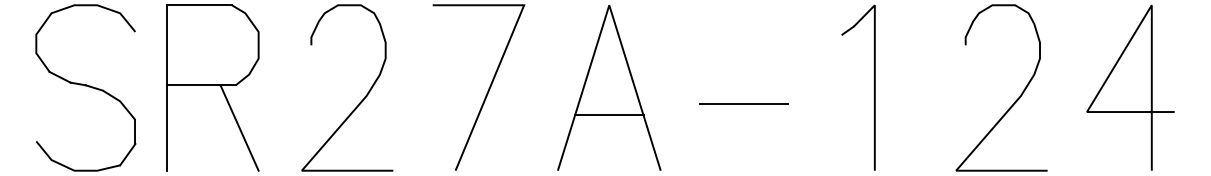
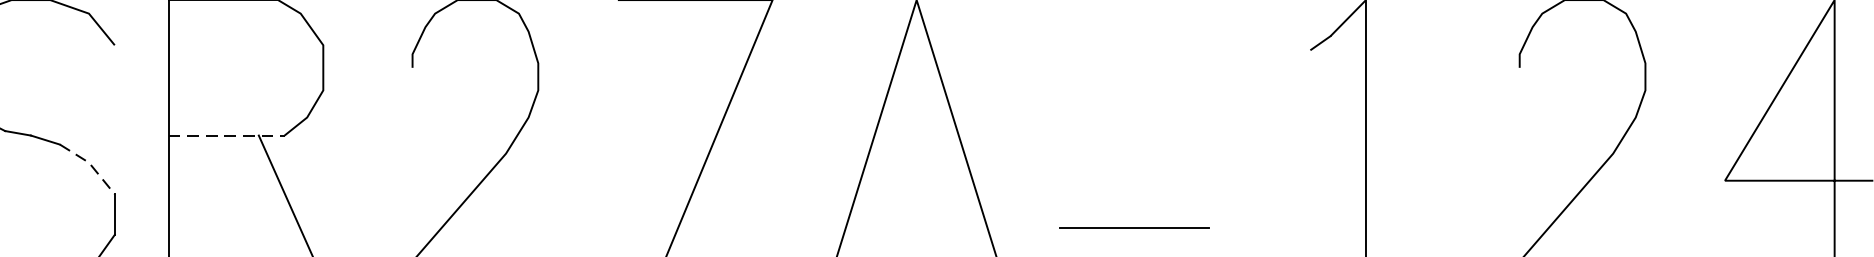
line: (201, 85) -> (226, 135), solid -> dashed
line: (121, 102) -> (91, 164), solid -> dashed
line: (743, 103) -> (1133, 227), moved
line: (609, 114) -> (916, 184), removed

